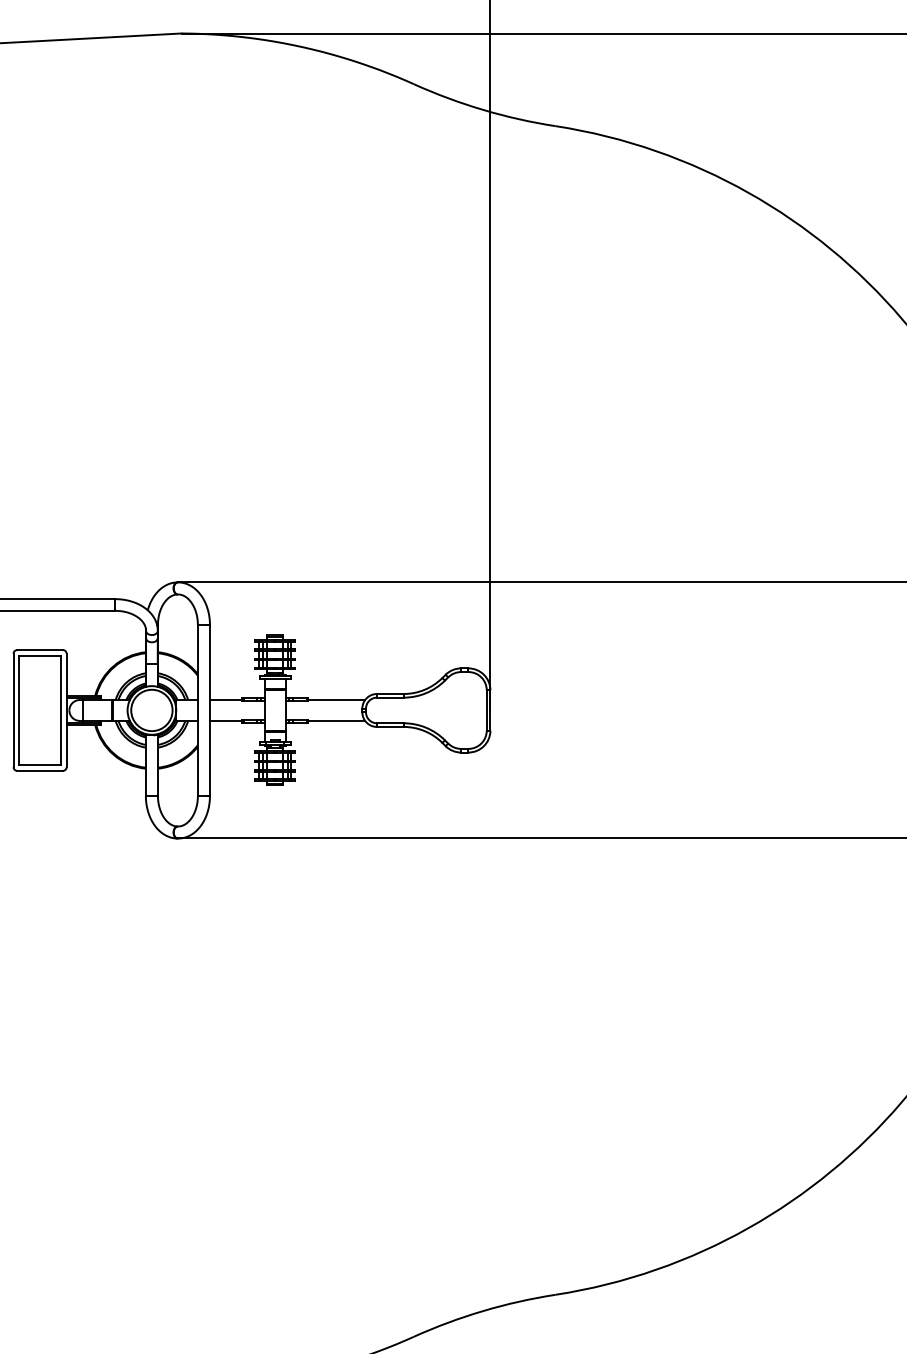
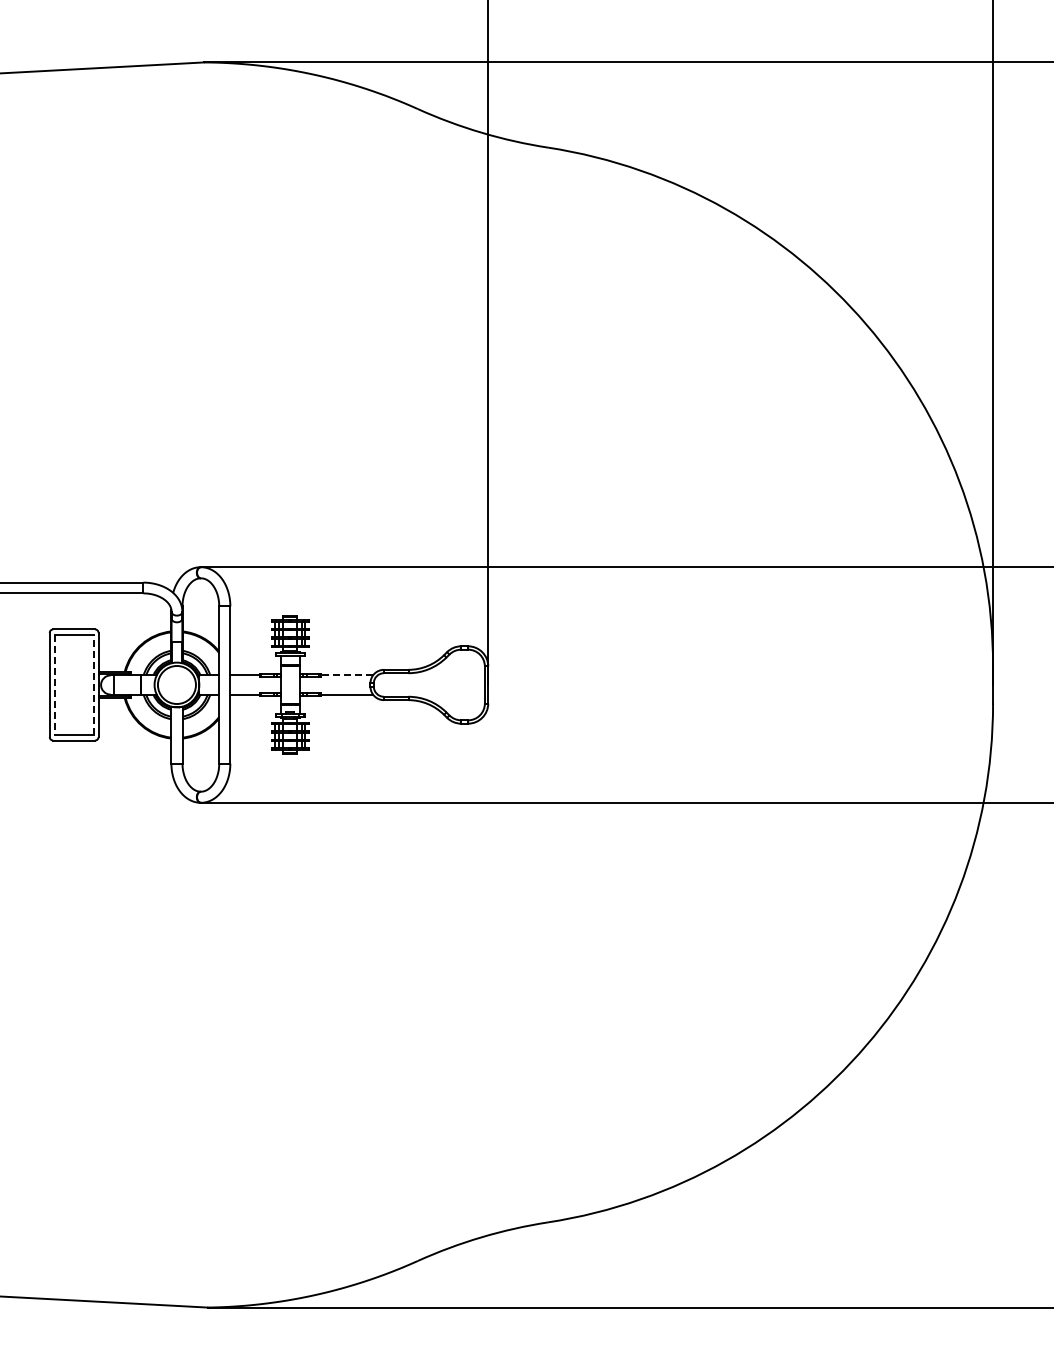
line: (336, 700) -> (346, 675), solid -> dashed
line: (61, 709) -> (93, 684), solid -> dashed
line: (18, 711) -> (54, 685), solid -> dashed

